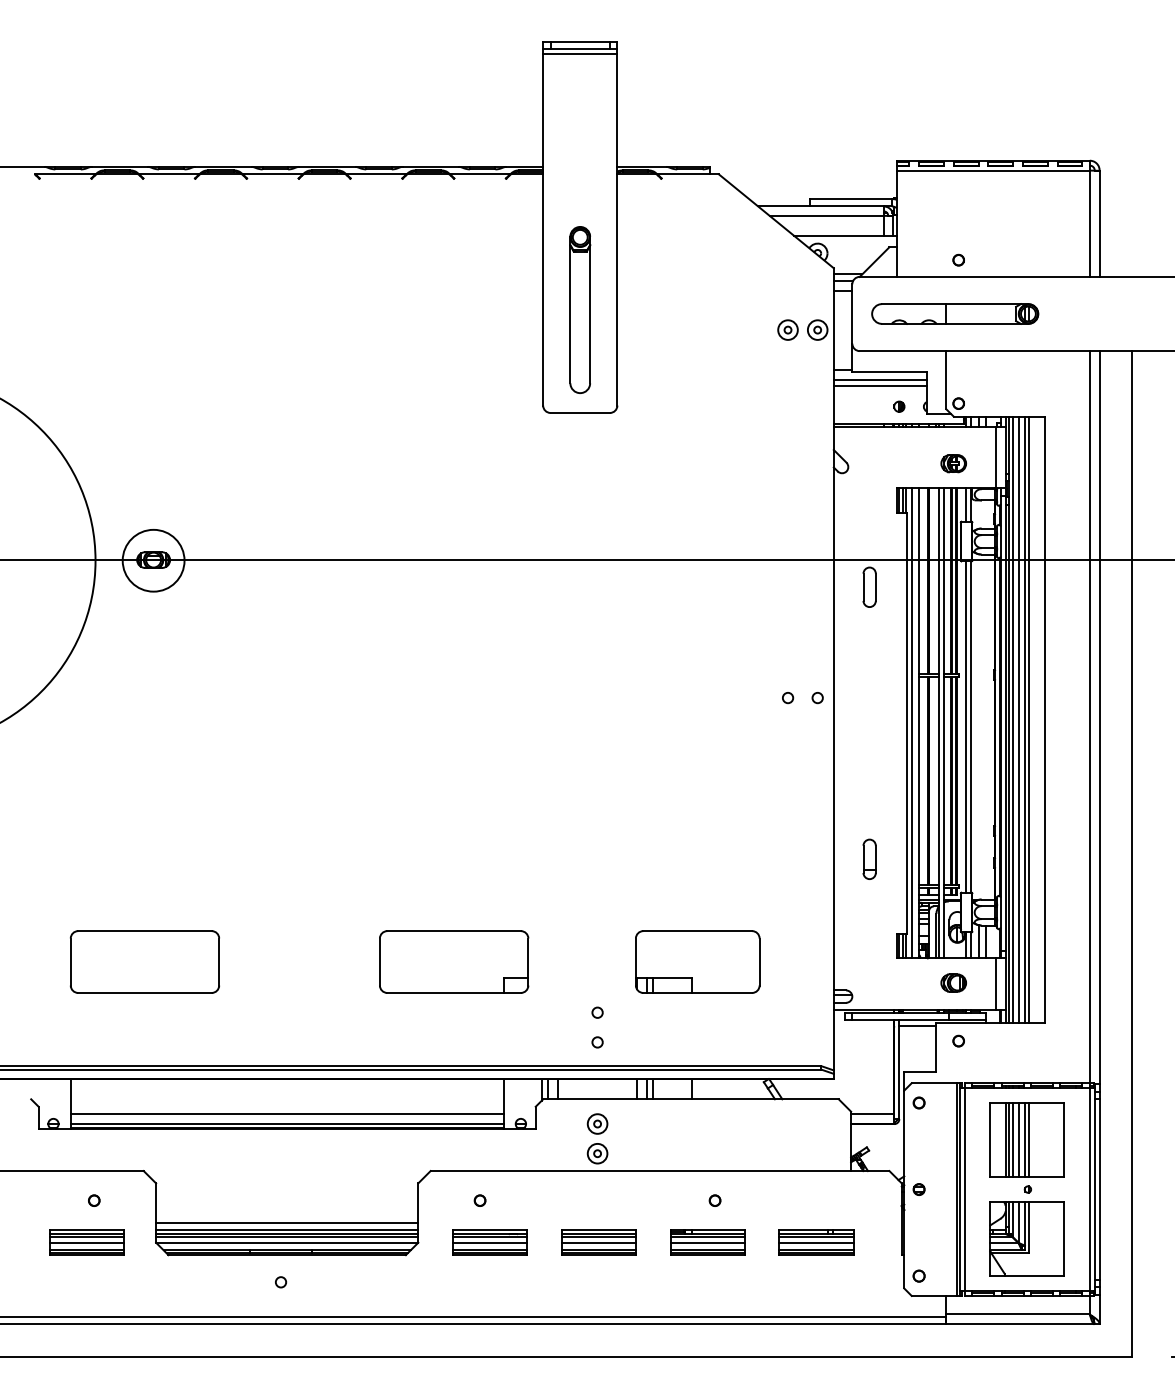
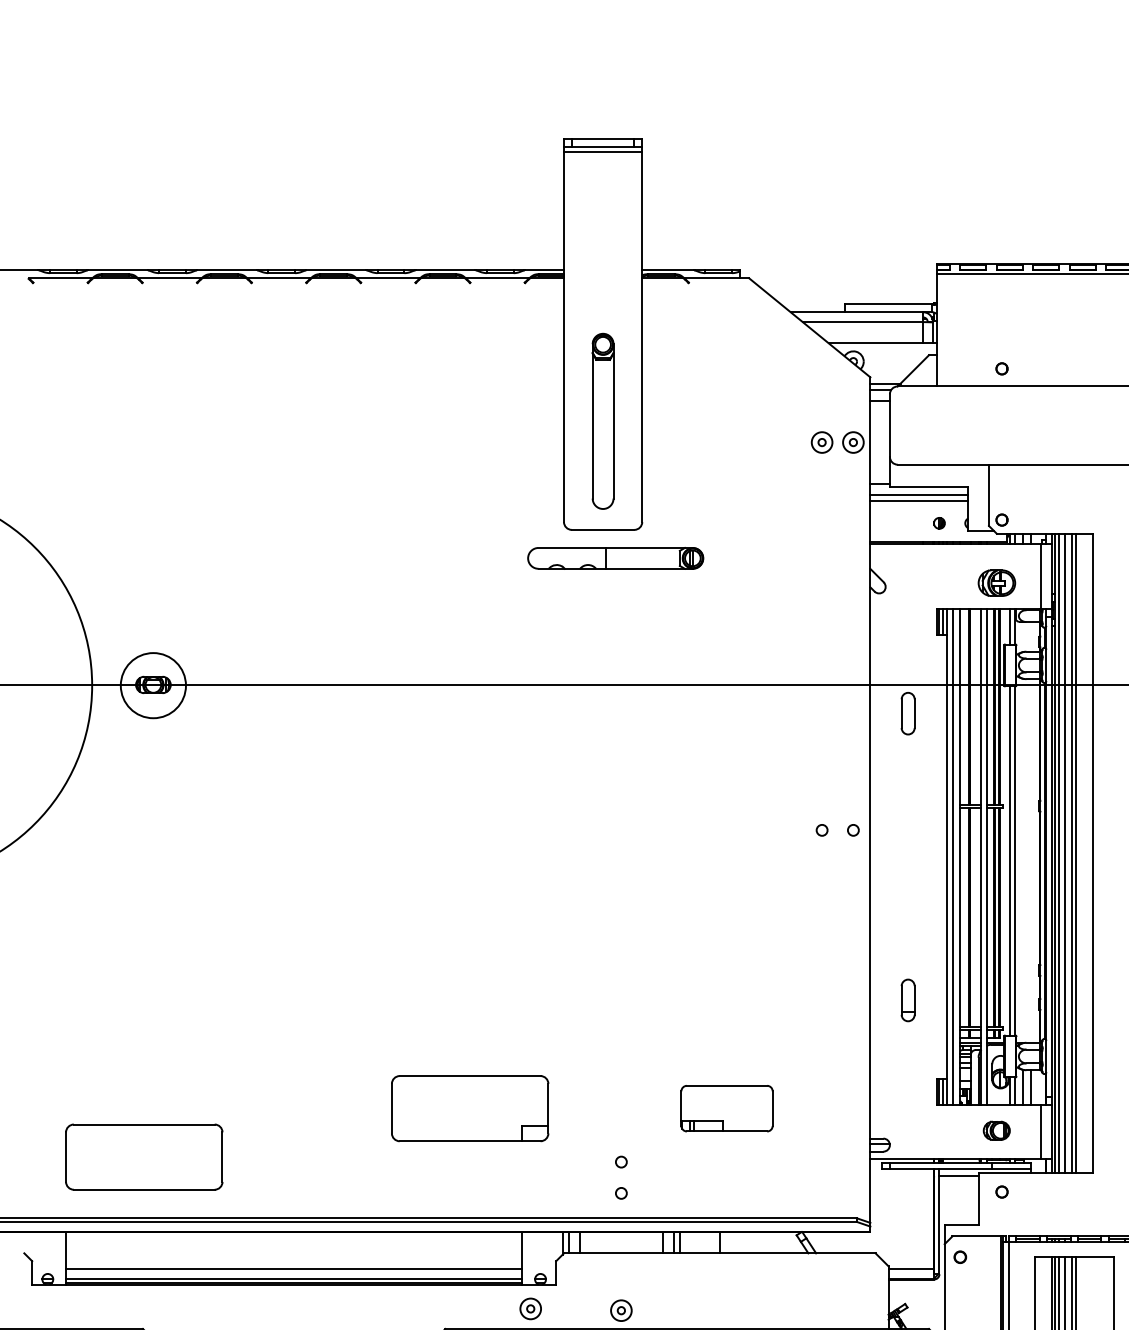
part: (955, 313) -> (616, 557), moved
part: (953, 463) -> (996, 583), size x1.4
part: (144, 961) -> (143, 1156), moved
part: (697, 961) -> (726, 1108), size x0.7
part: (597, 1123) -> (530, 1308), moved

